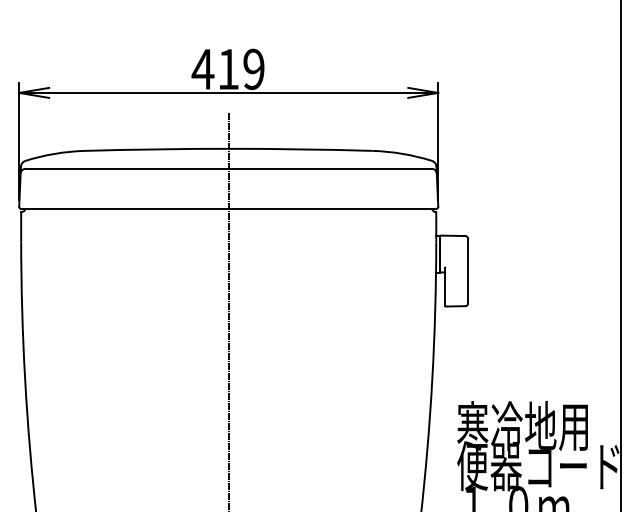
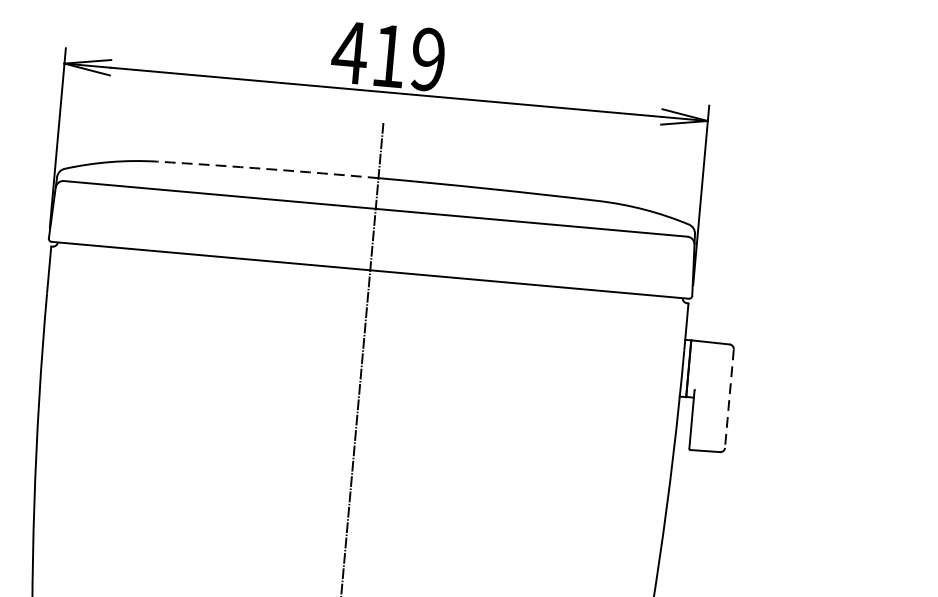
arc: (156, 149) -> (267, 169), solid -> dashed
line: (468, 271) -> (729, 399), solid -> dashed

